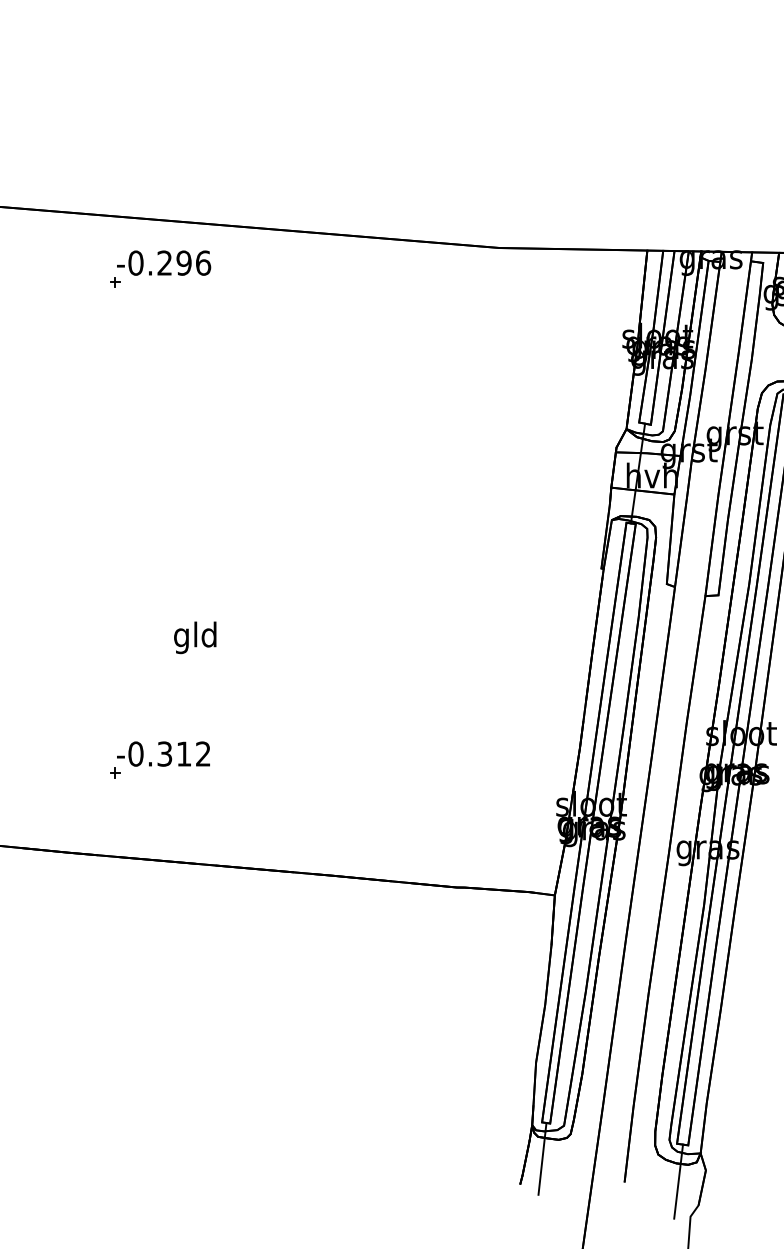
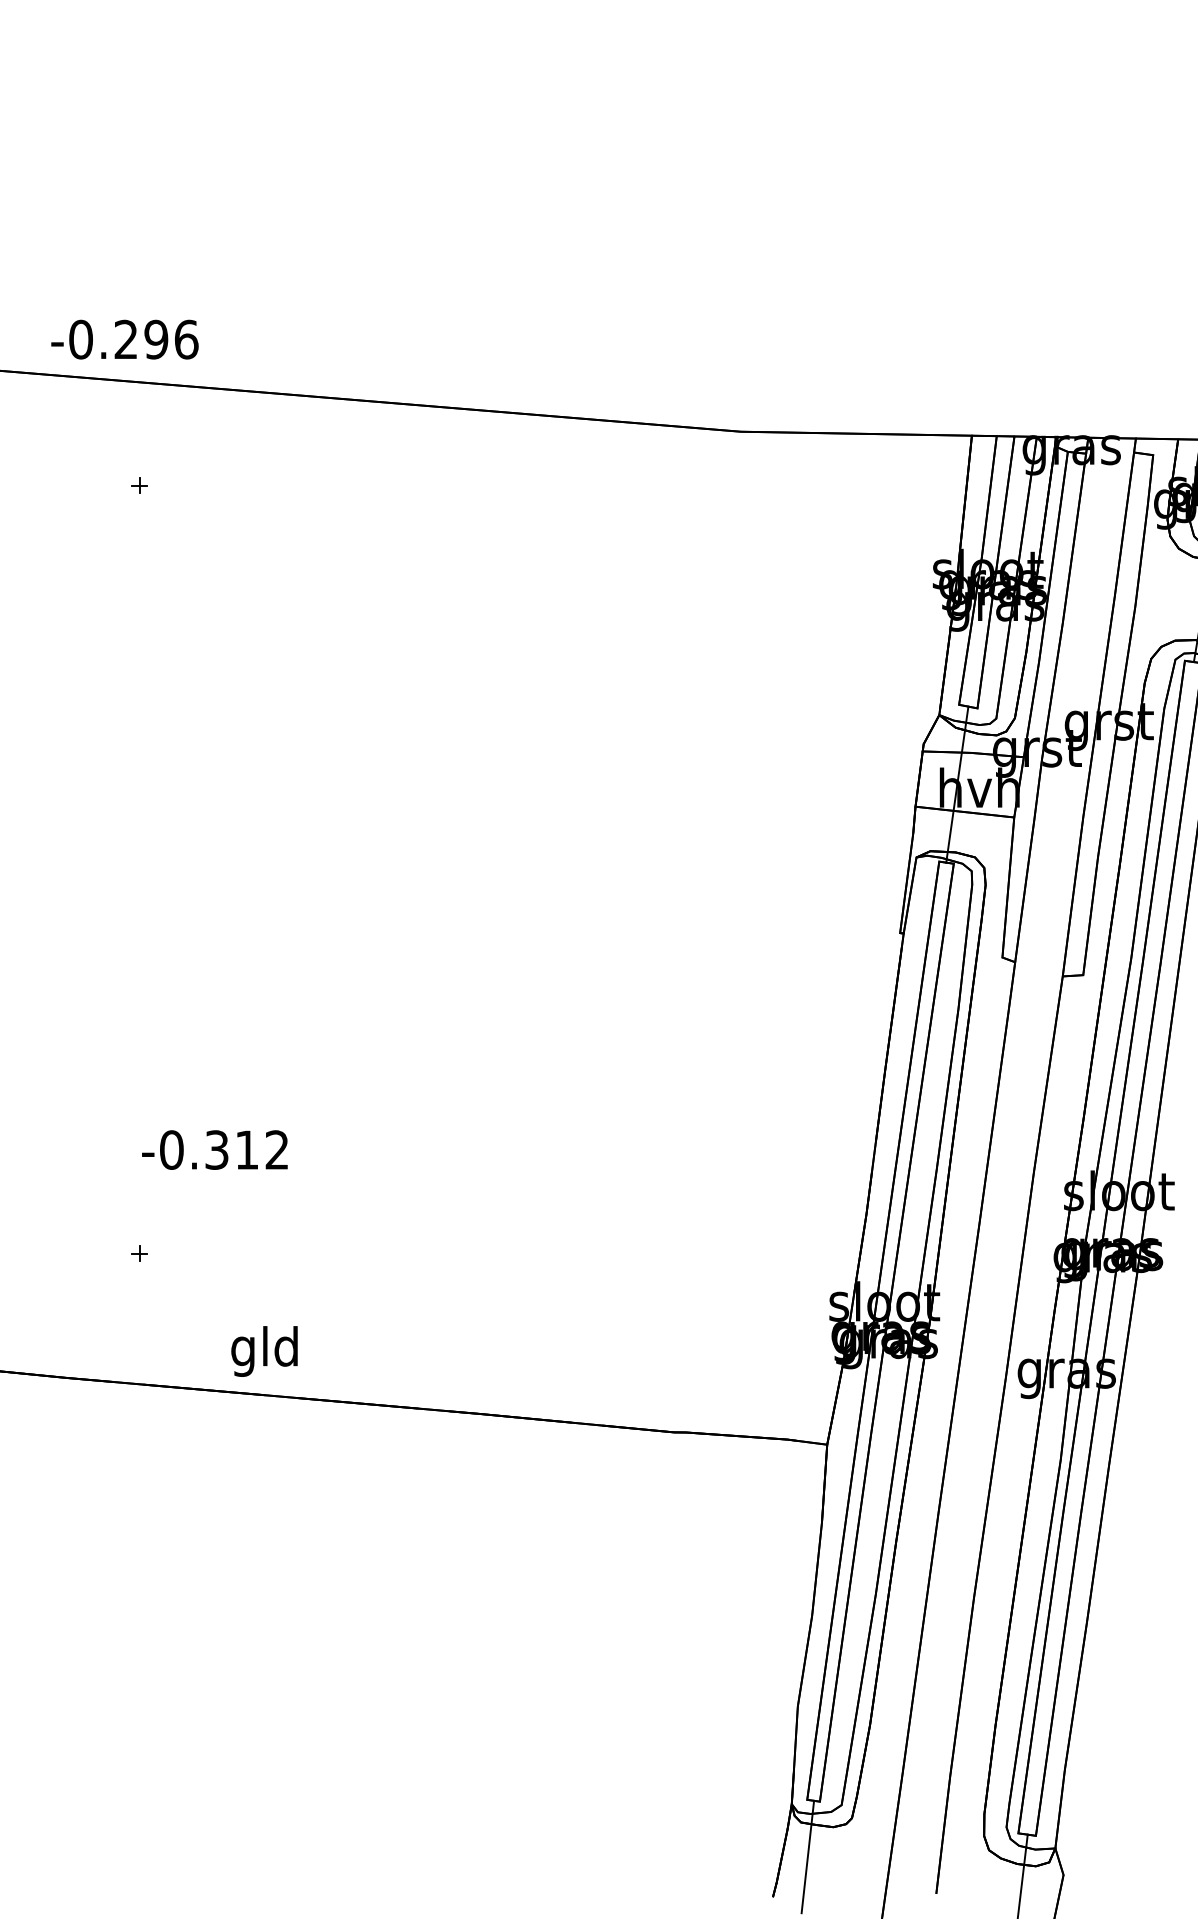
text: (164, 262) -> (125, 338), moved
text: (195, 637) -> (264, 1350), moved
text: (163, 753) -> (214, 1149), moved

